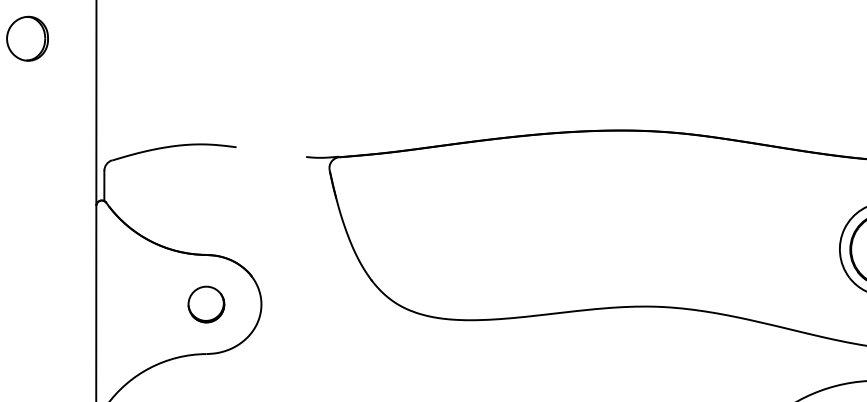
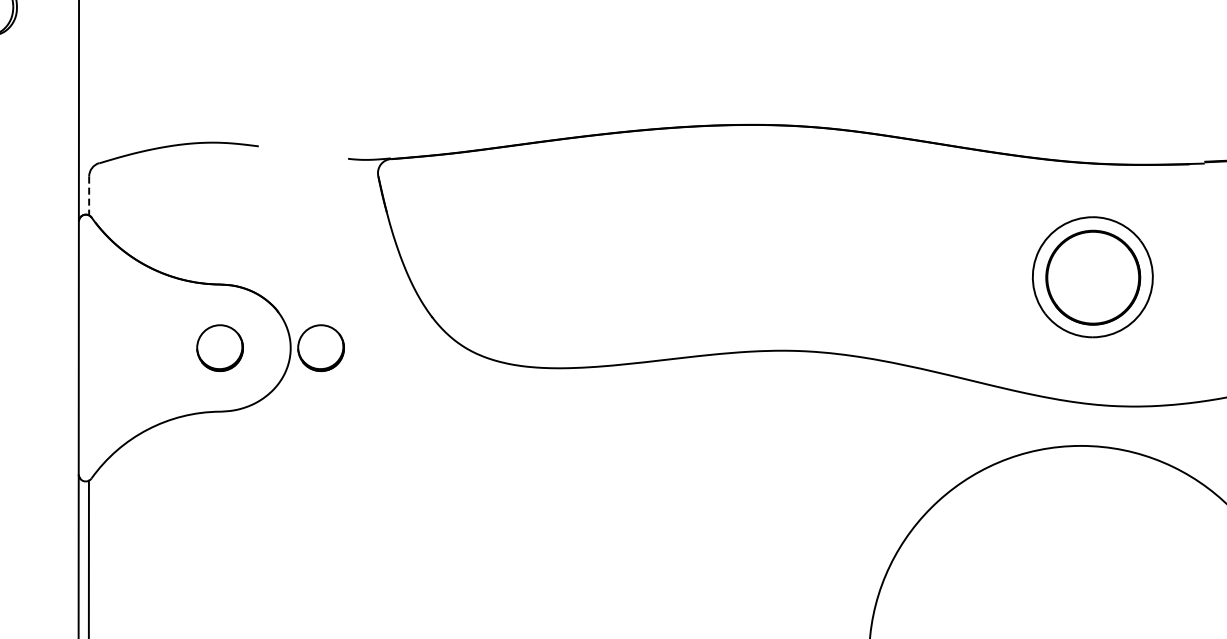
line: (104, 186) -> (89, 196), solid -> dashed
part: (284, 304) -> (320, 347), added

